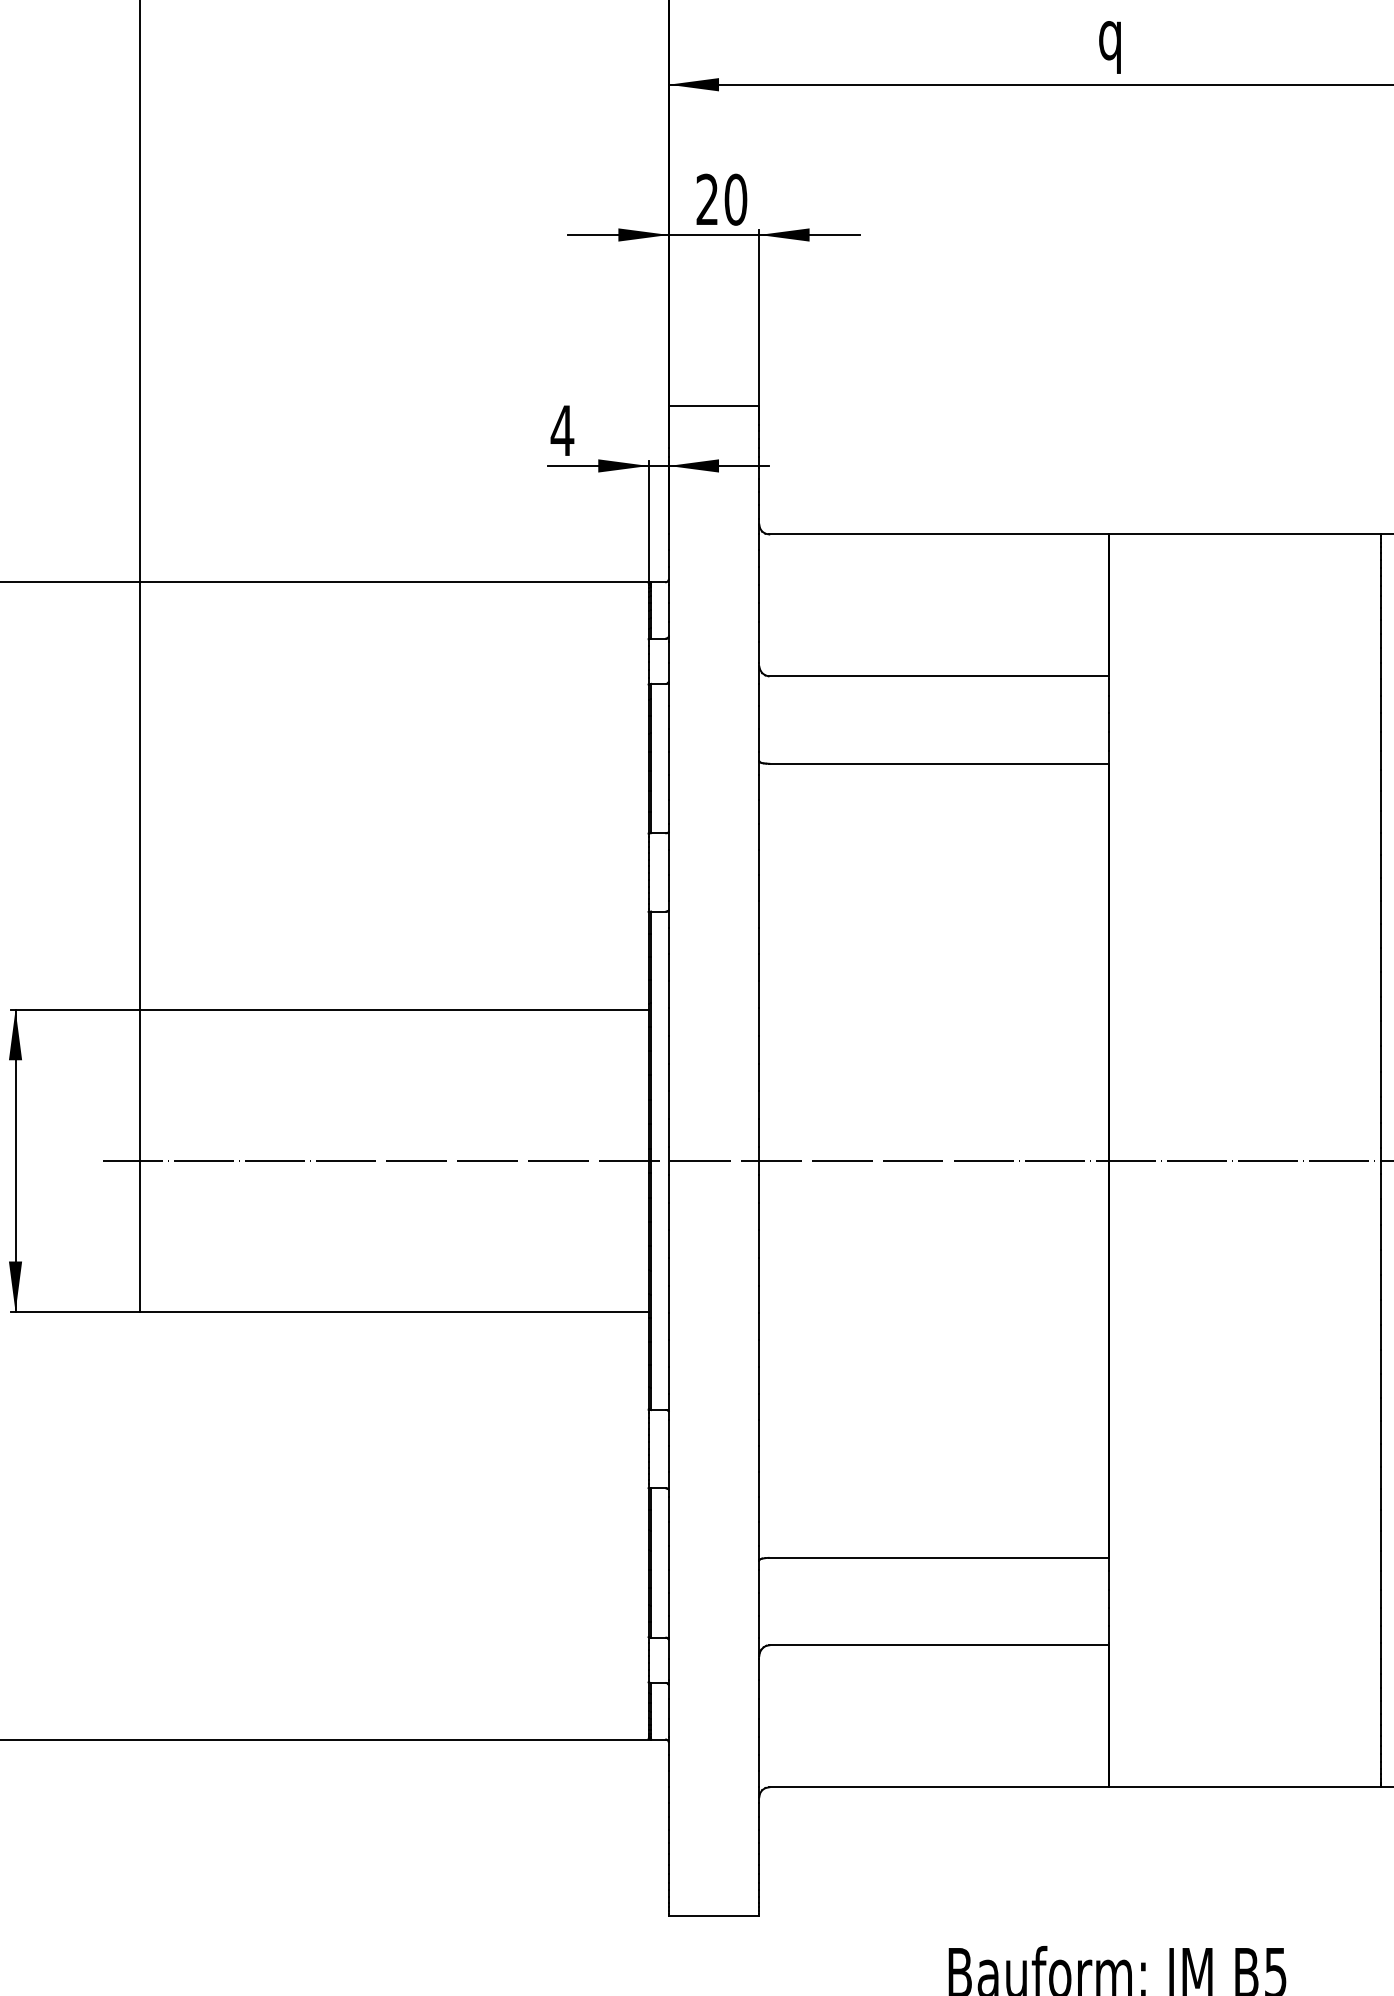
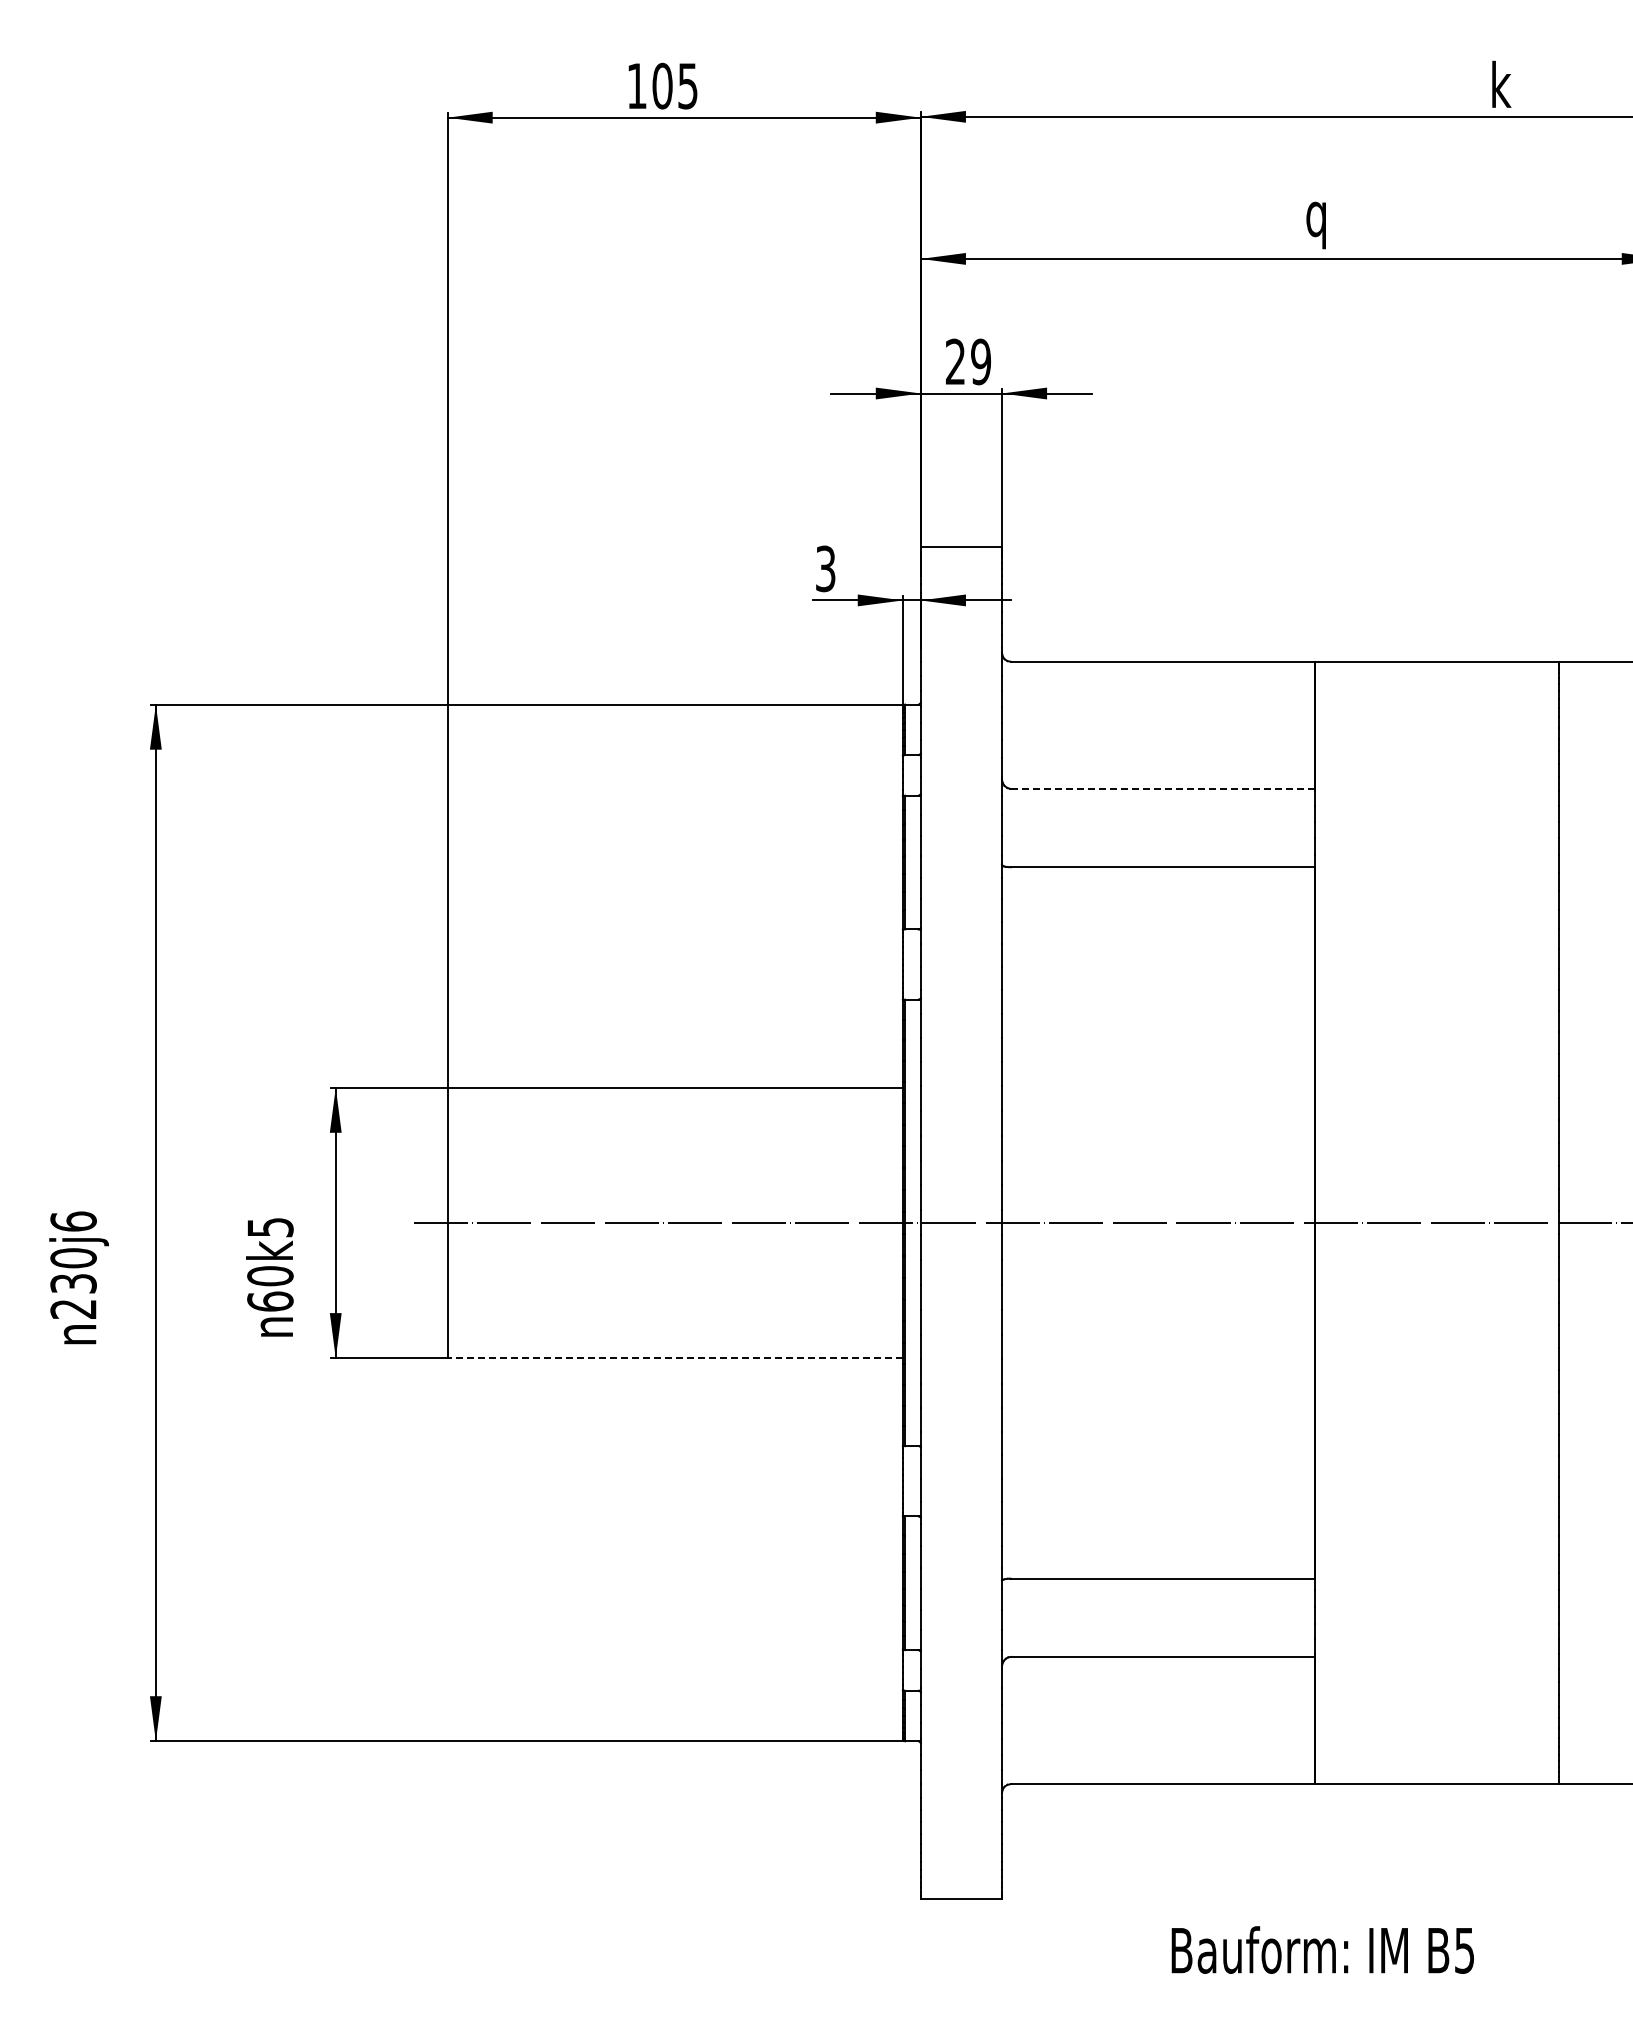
text: (736, 199) -> (981, 361), 20 -> 29
text: (562, 430) -> (825, 568), 4 -> 3
line: (938, 675) -> (1162, 788), solid -> dashed
line: (394, 1312) -> (675, 1358), solid -> dashed

